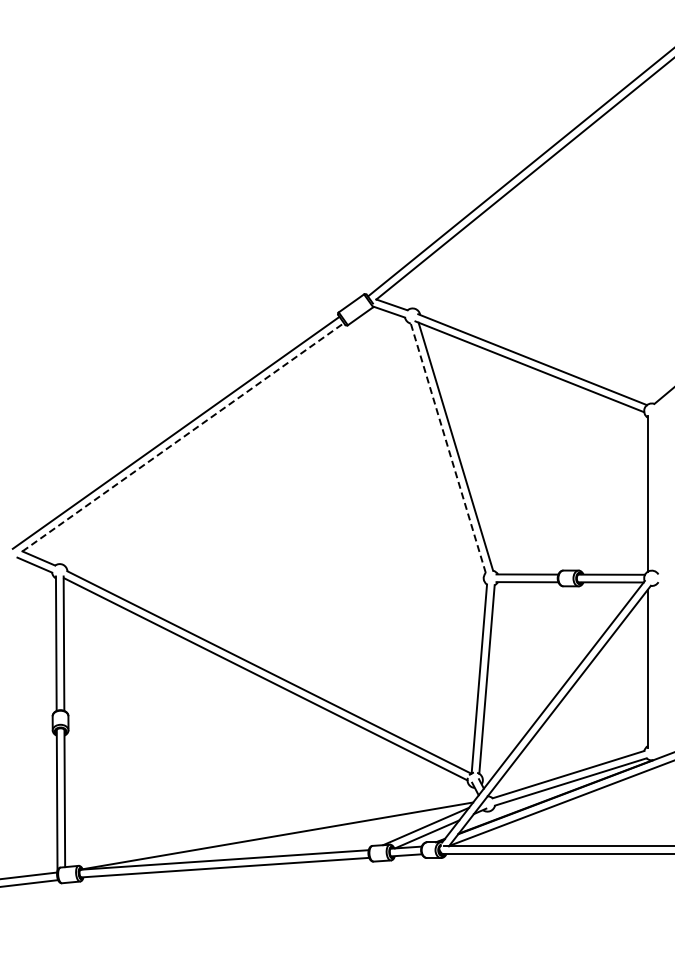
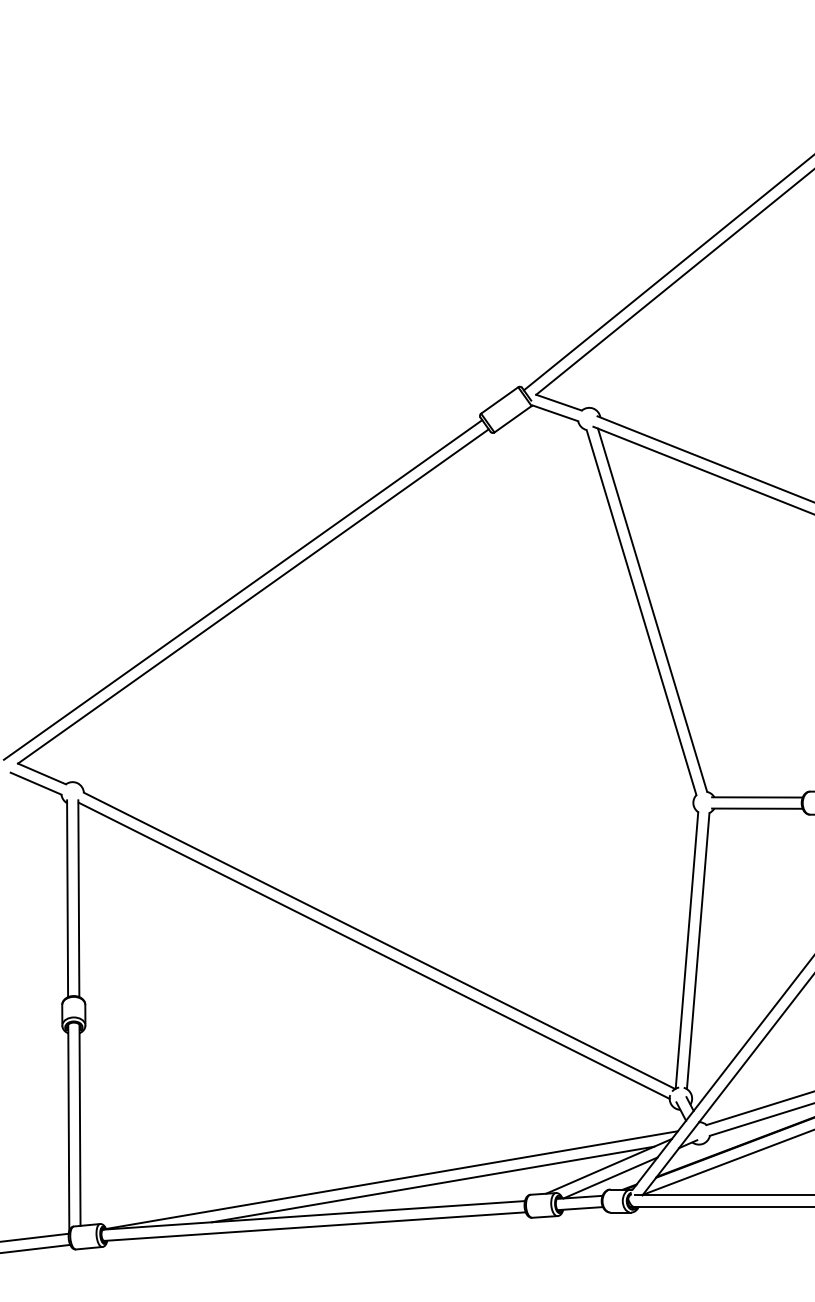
line: (183, 436) -> (253, 595), dashed -> solid
line: (448, 447) -> (641, 611), dashed -> solid
line: (305, 838) -> (432, 1183), added

